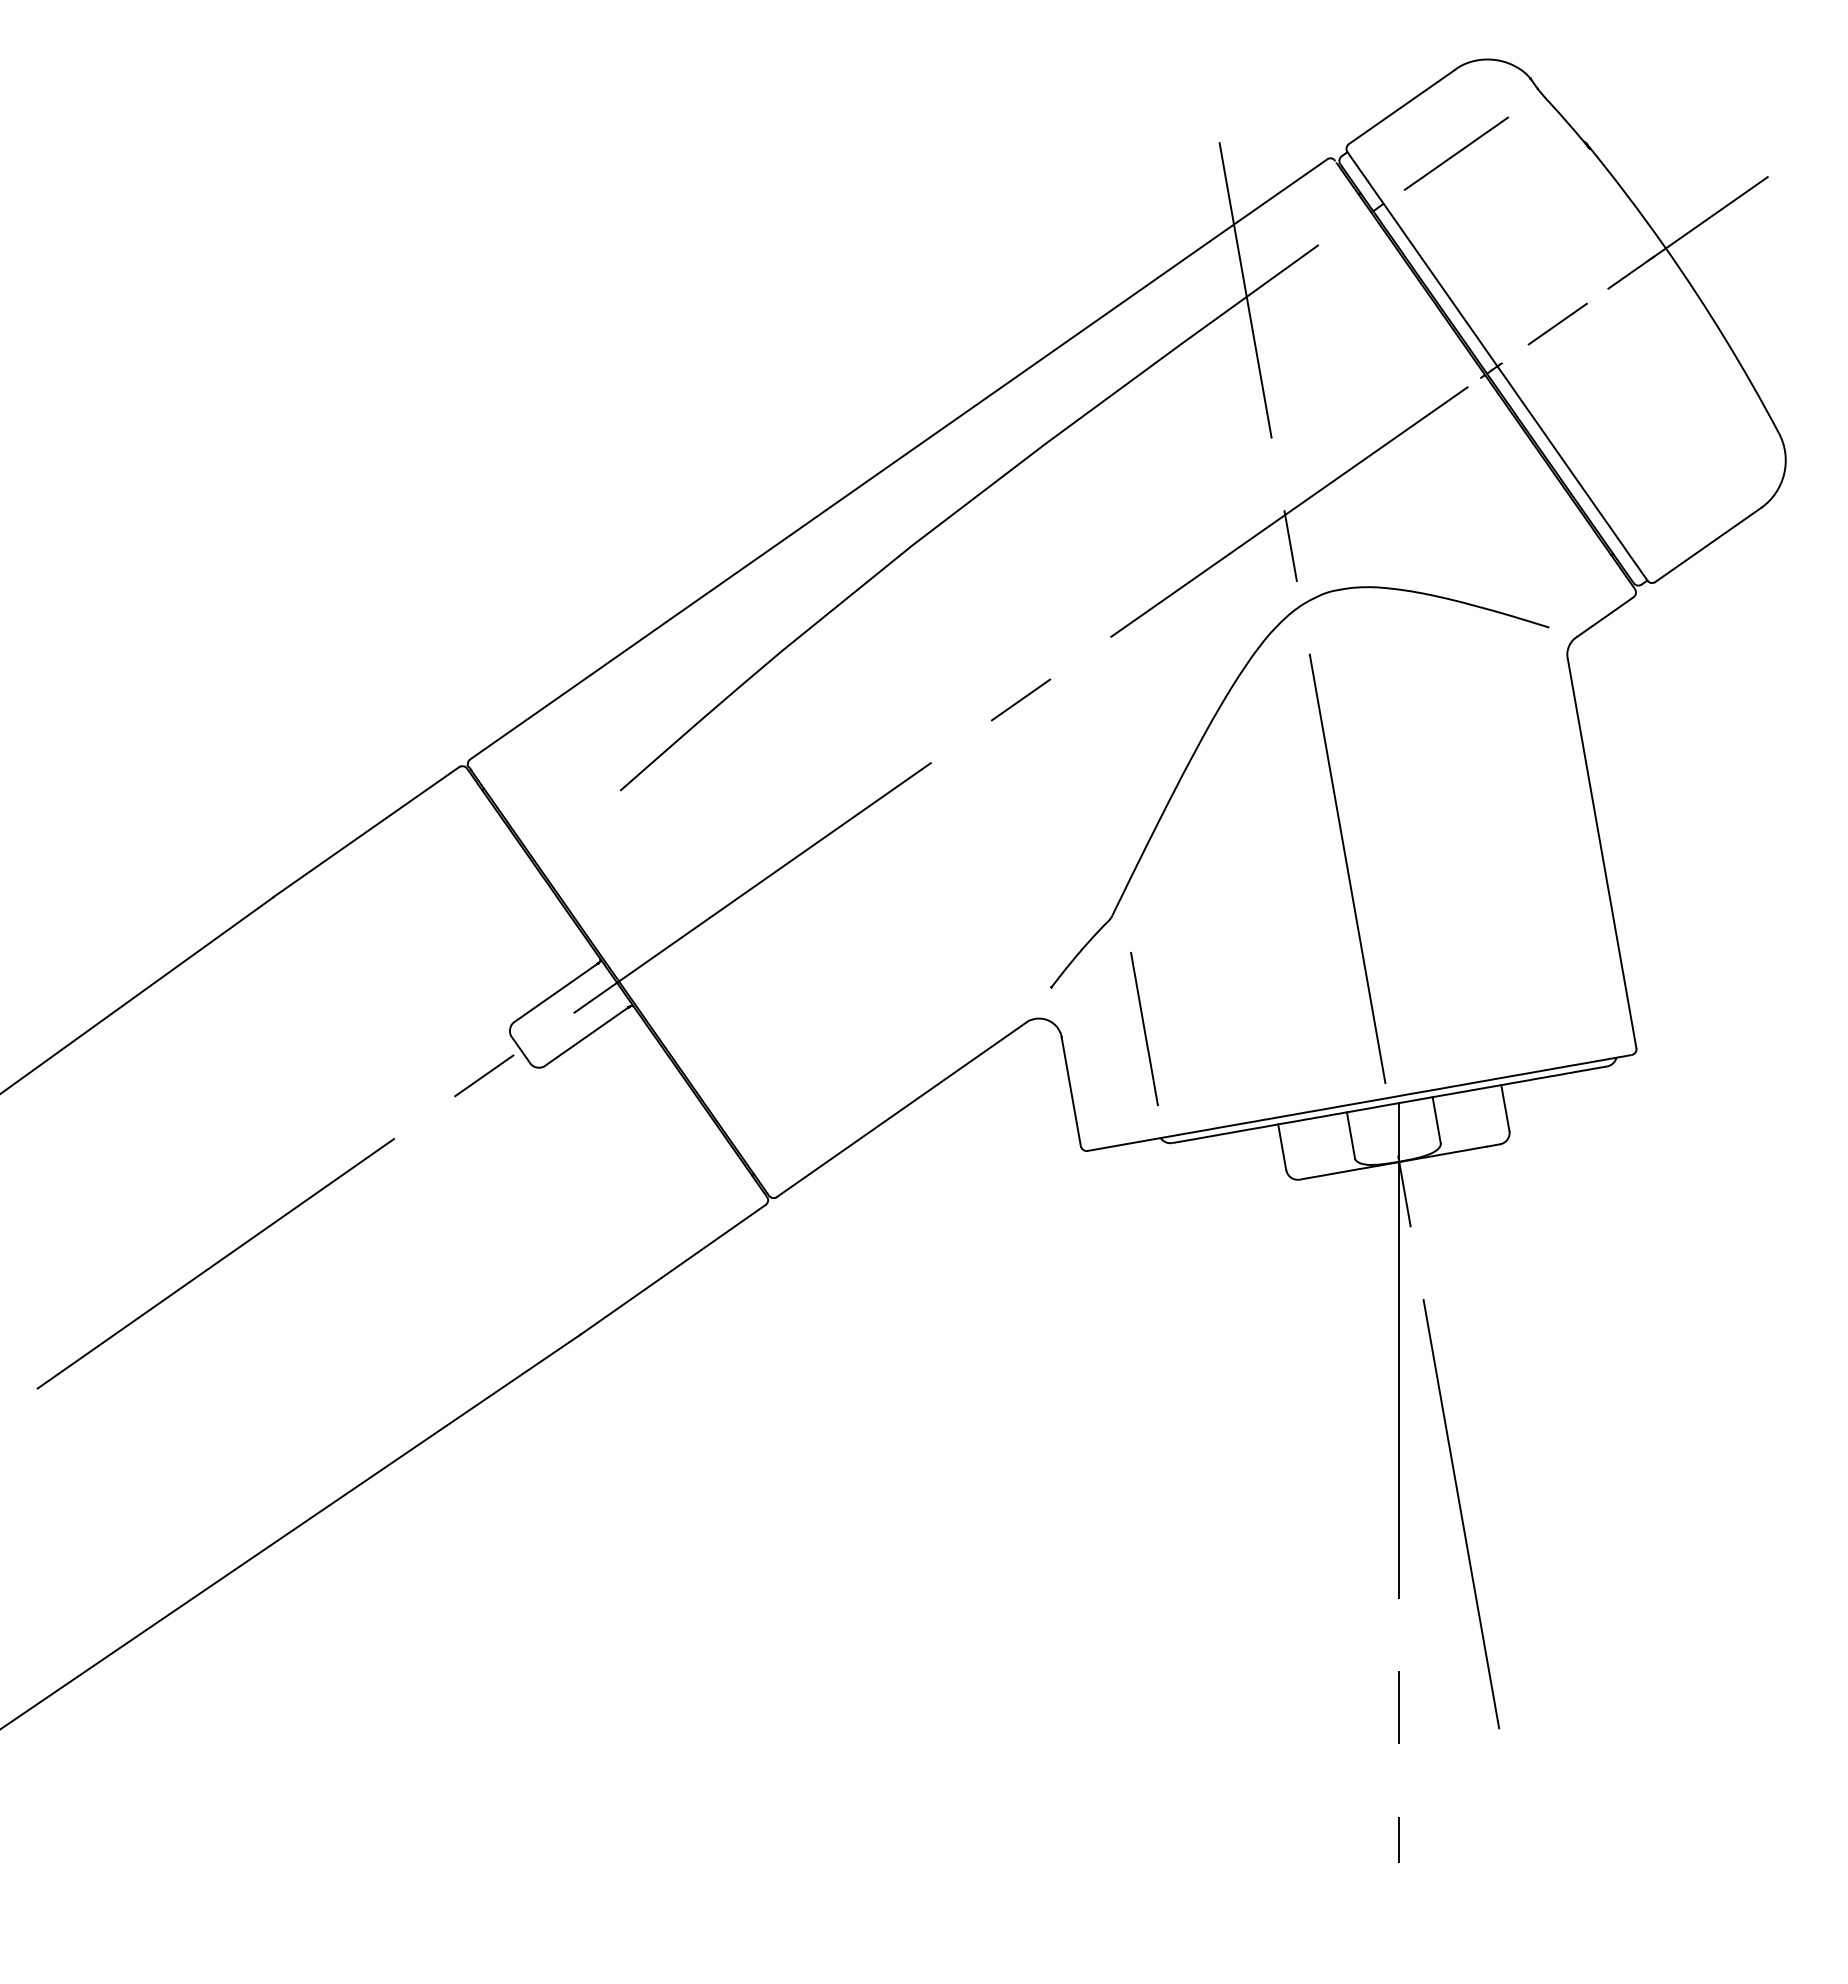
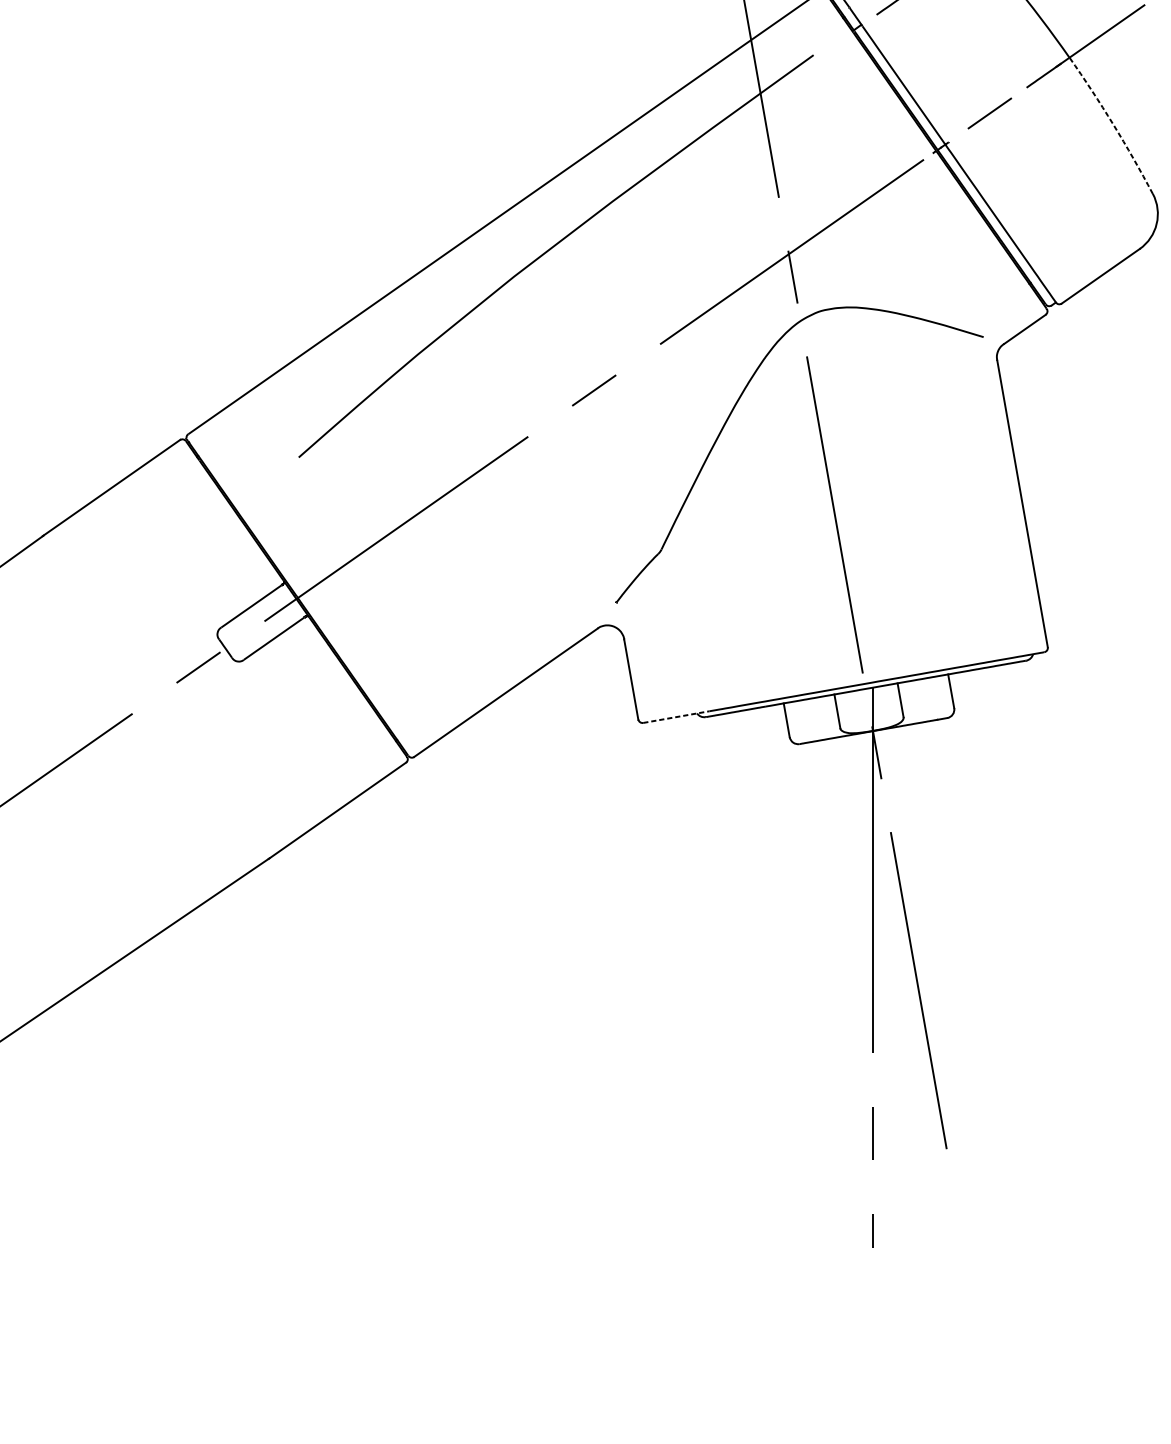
arc: (1725, 339) -> (1113, 124), solid -> dashed
line: (1144, 1029) -> (685, 633), removed
line: (1132, 1143) -> (676, 717), solid -> dashed

